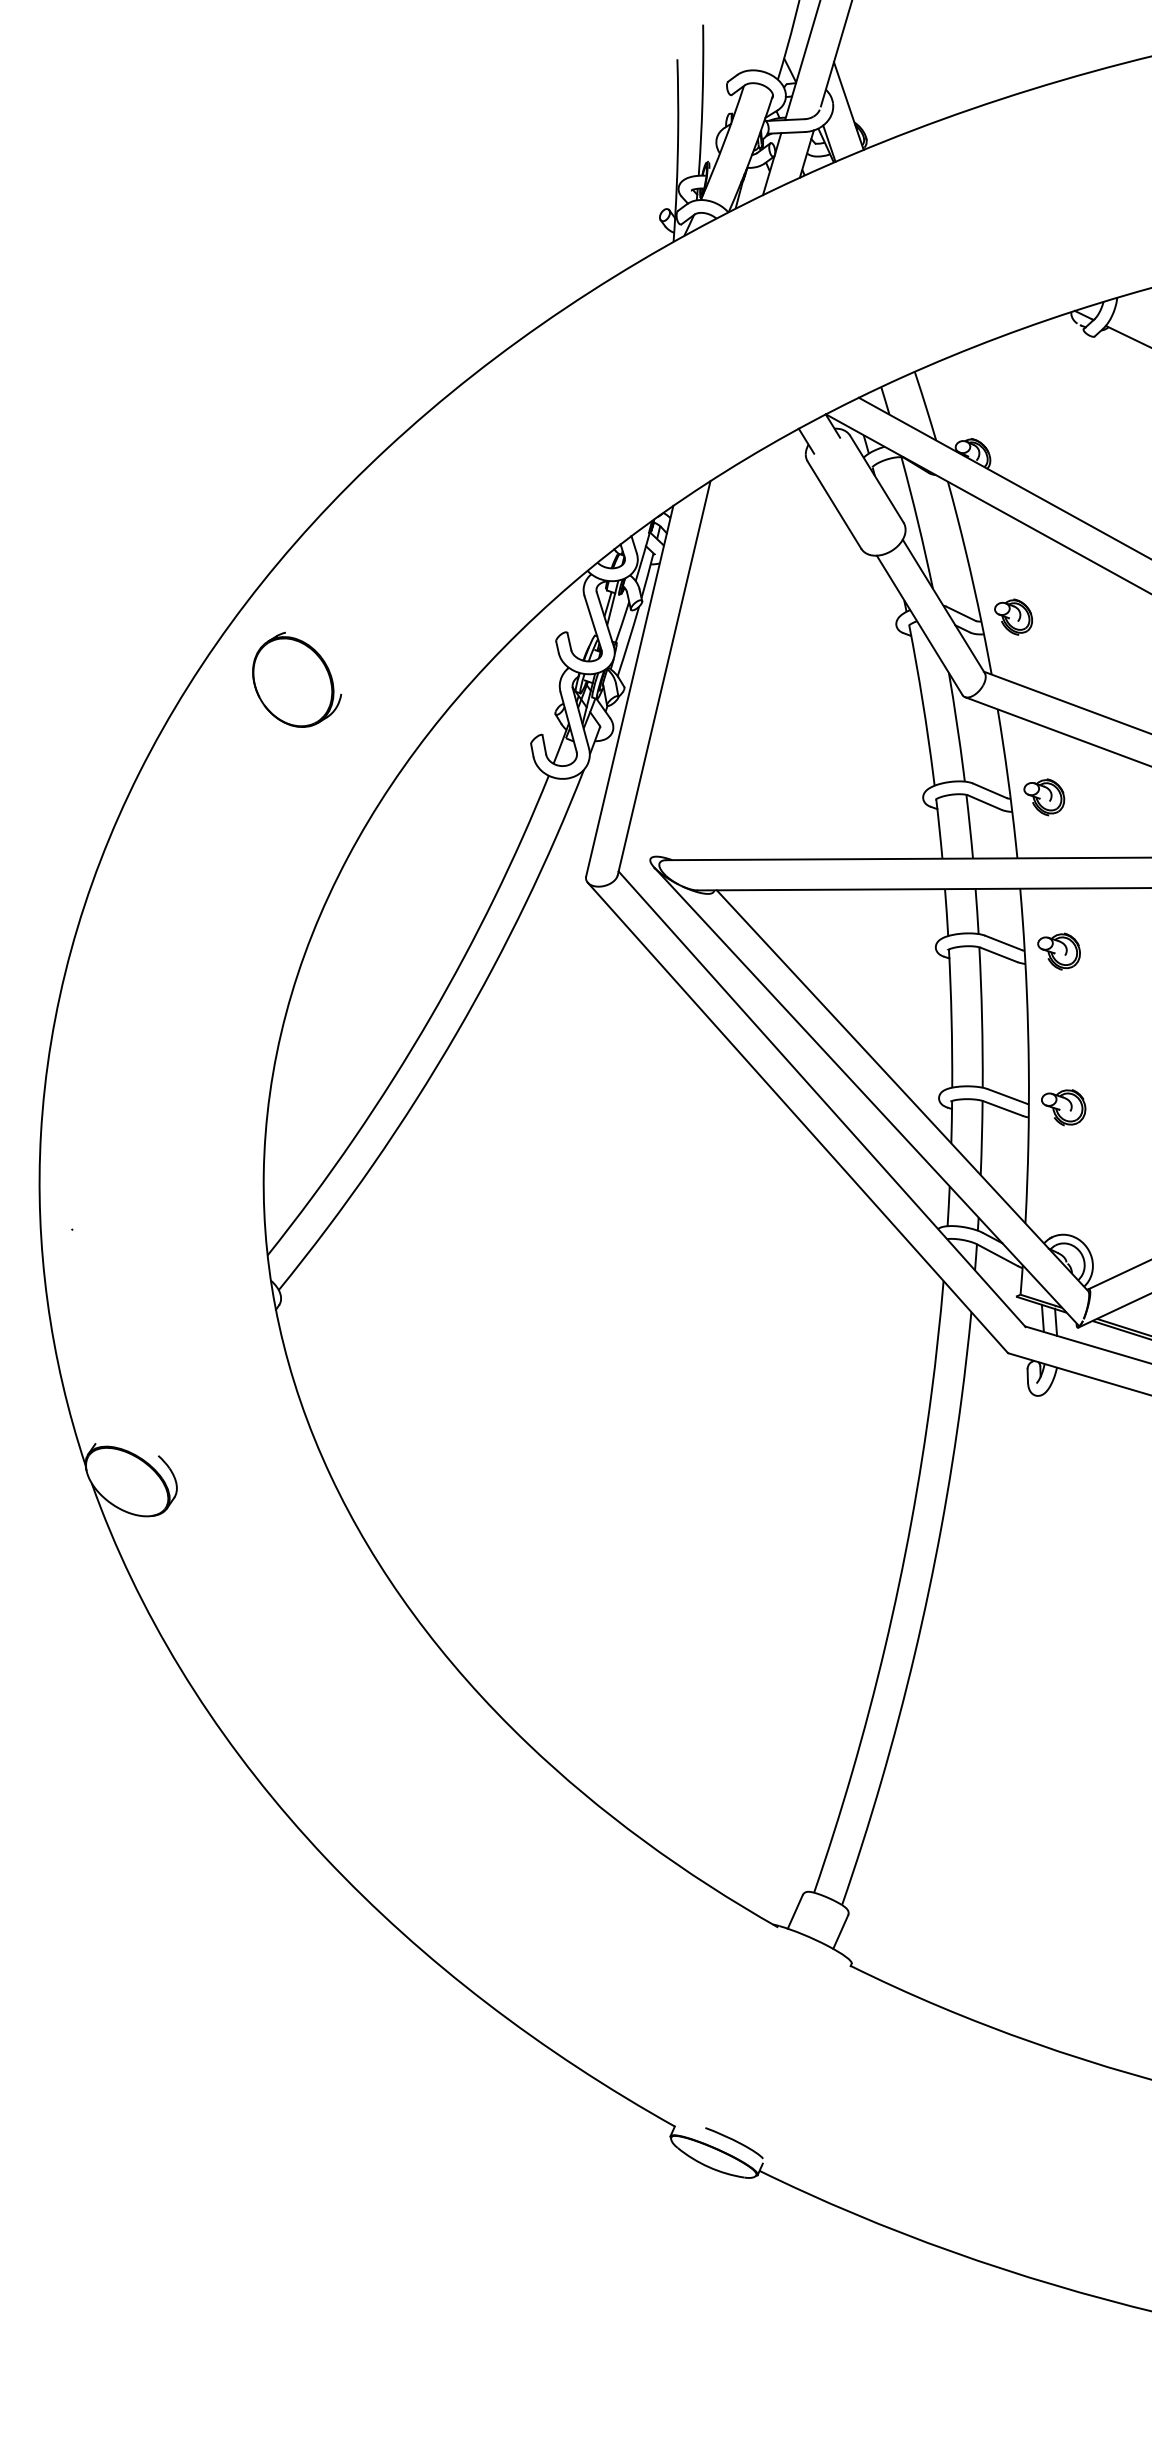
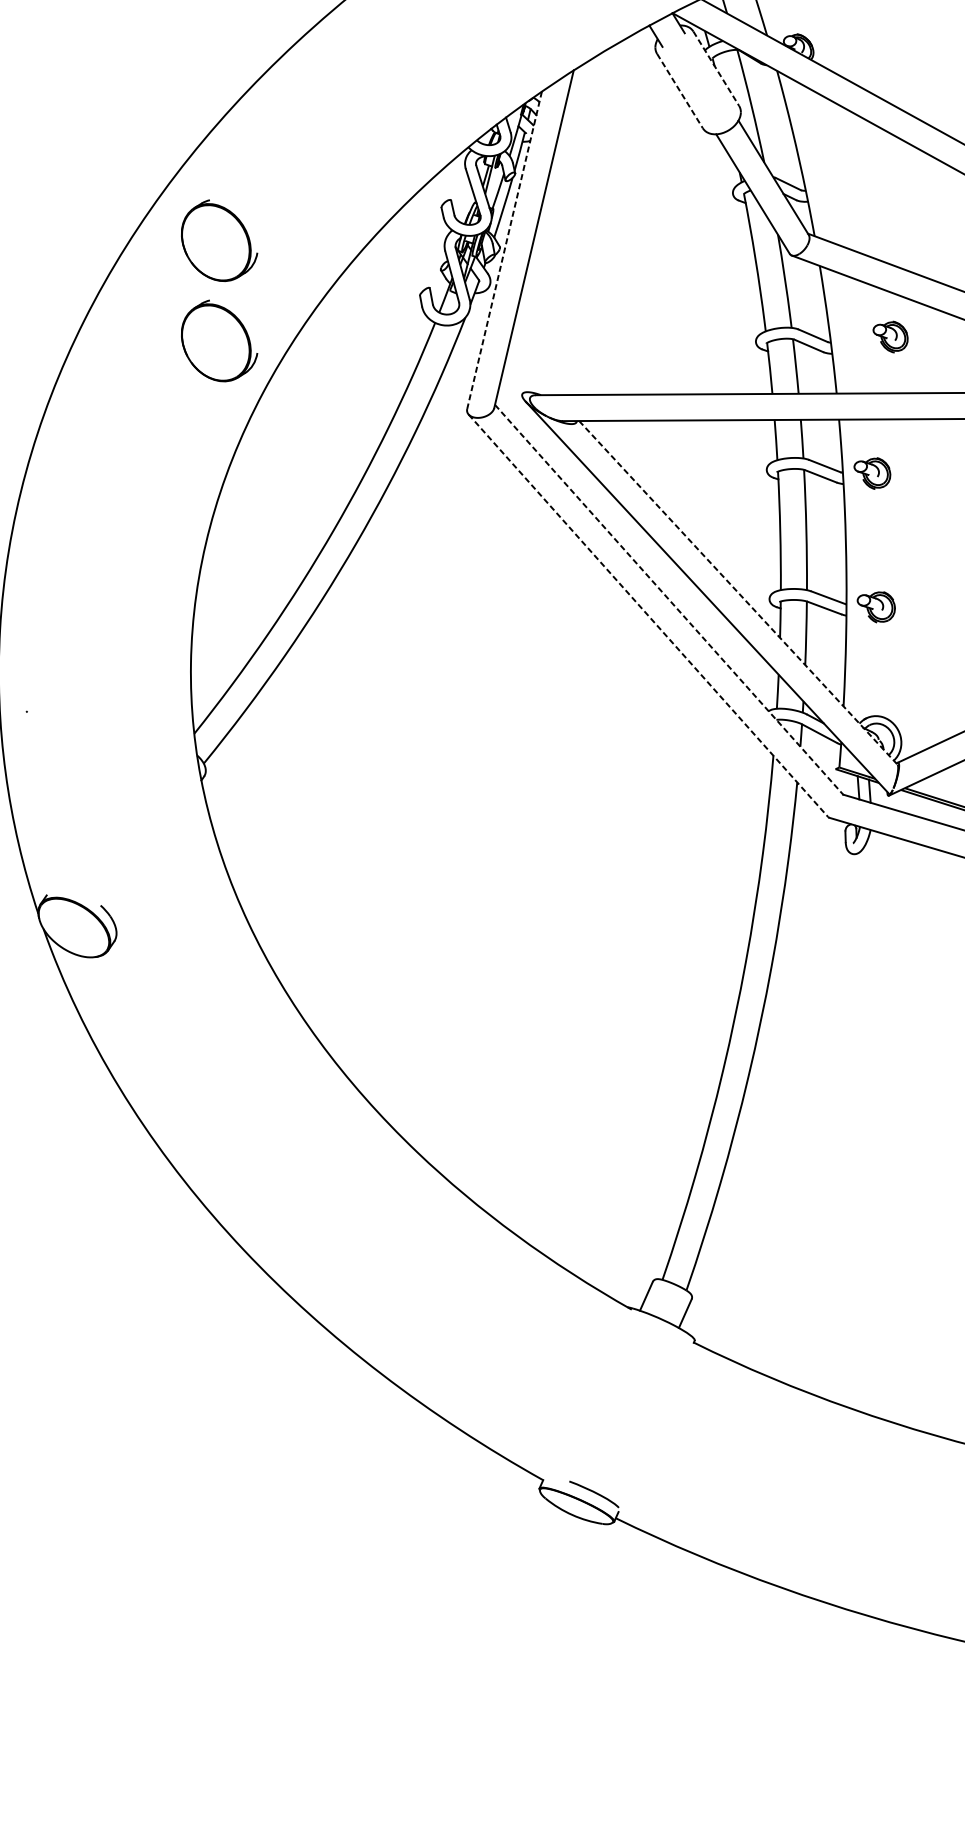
line: (876, 479) -> (715, 69), solid -> dashed
line: (834, 505) -> (679, 91), solid -> dashed
part: (1013, 616) -> (833, 186), removed
line: (629, 691) -> (504, 250), solid -> dashed
part: (297, 796) -> (219, 340), added
part: (1044, 797) -> (890, 337), moved
line: (902, 1091) -> (738, 593), solid -> dashed
line: (822, 1099) -> (669, 600), solid -> dashed
line: (797, 1117) -> (648, 615), solid -> dashed

